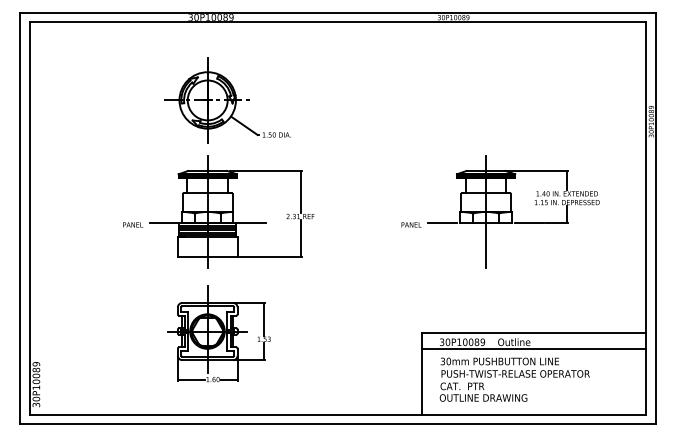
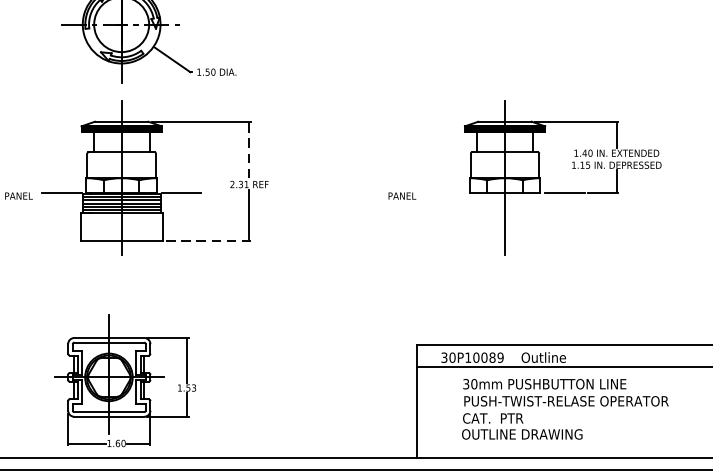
line: (300, 192) -> (249, 151), solid -> dashed
line: (442, 222) -> (445, 192), removed
line: (270, 257) -> (208, 240), solid -> dashed
part: (218, 333) -> (124, 380), moved
text: (514, 379) -> (564, 408), moved

